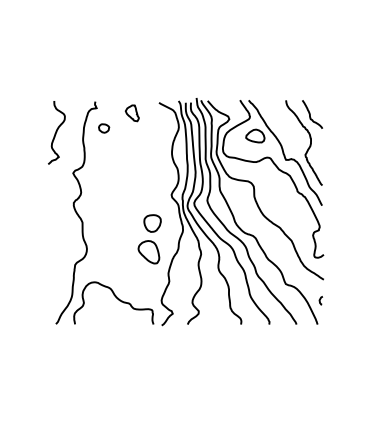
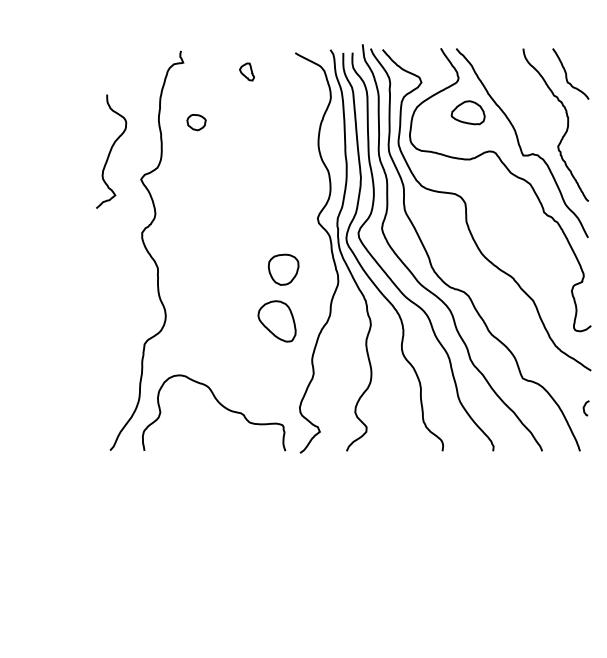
part: (131, 113) -> (245, 72), size x0.6
part: (104, 128) -> (197, 122), moved
curve: (56, 132) -> (111, 151), moved

